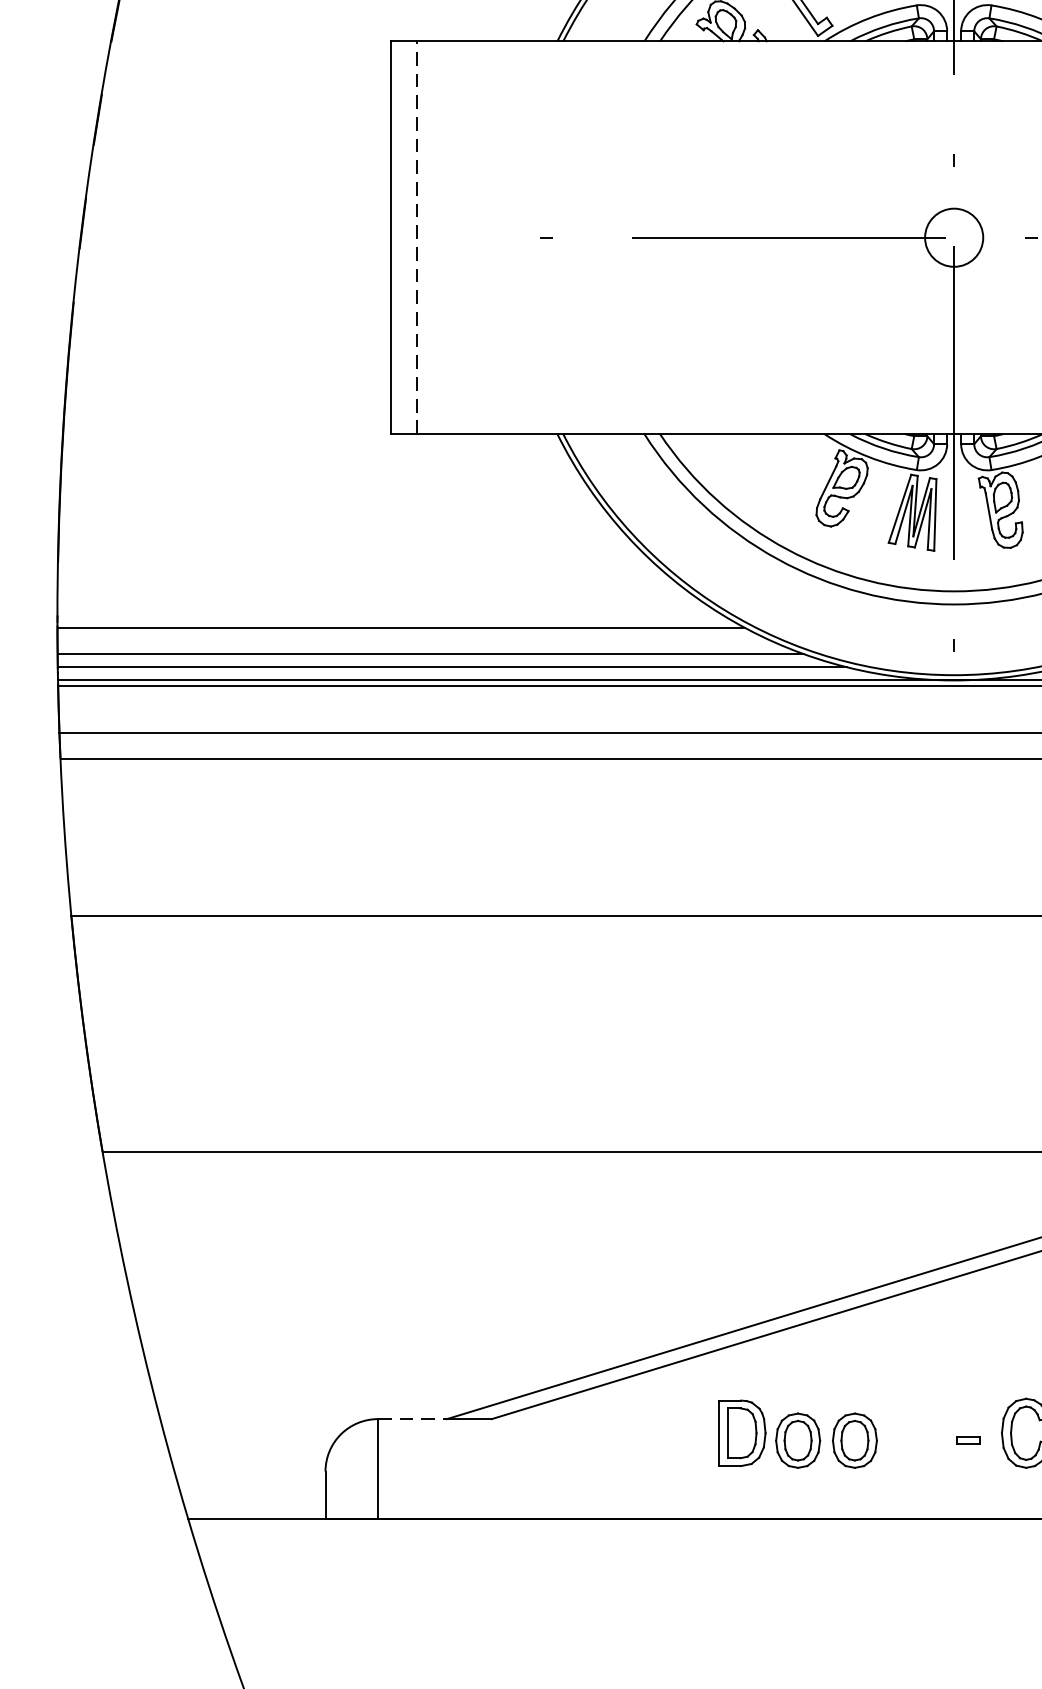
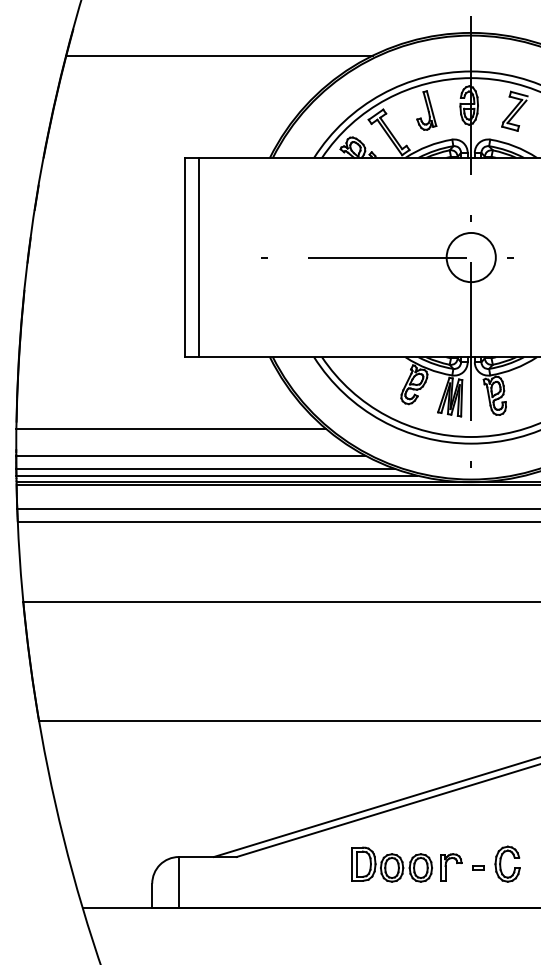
line: (416, 237) -> (198, 257), dashed -> solid
circle: (952, 237) -> (470, 257), size x1.67
line: (363, 576) -> (171, 429), added
line: (412, 1420) -> (196, 857), dashed -> solid
part: (915, 1439) -> (451, 867), added

